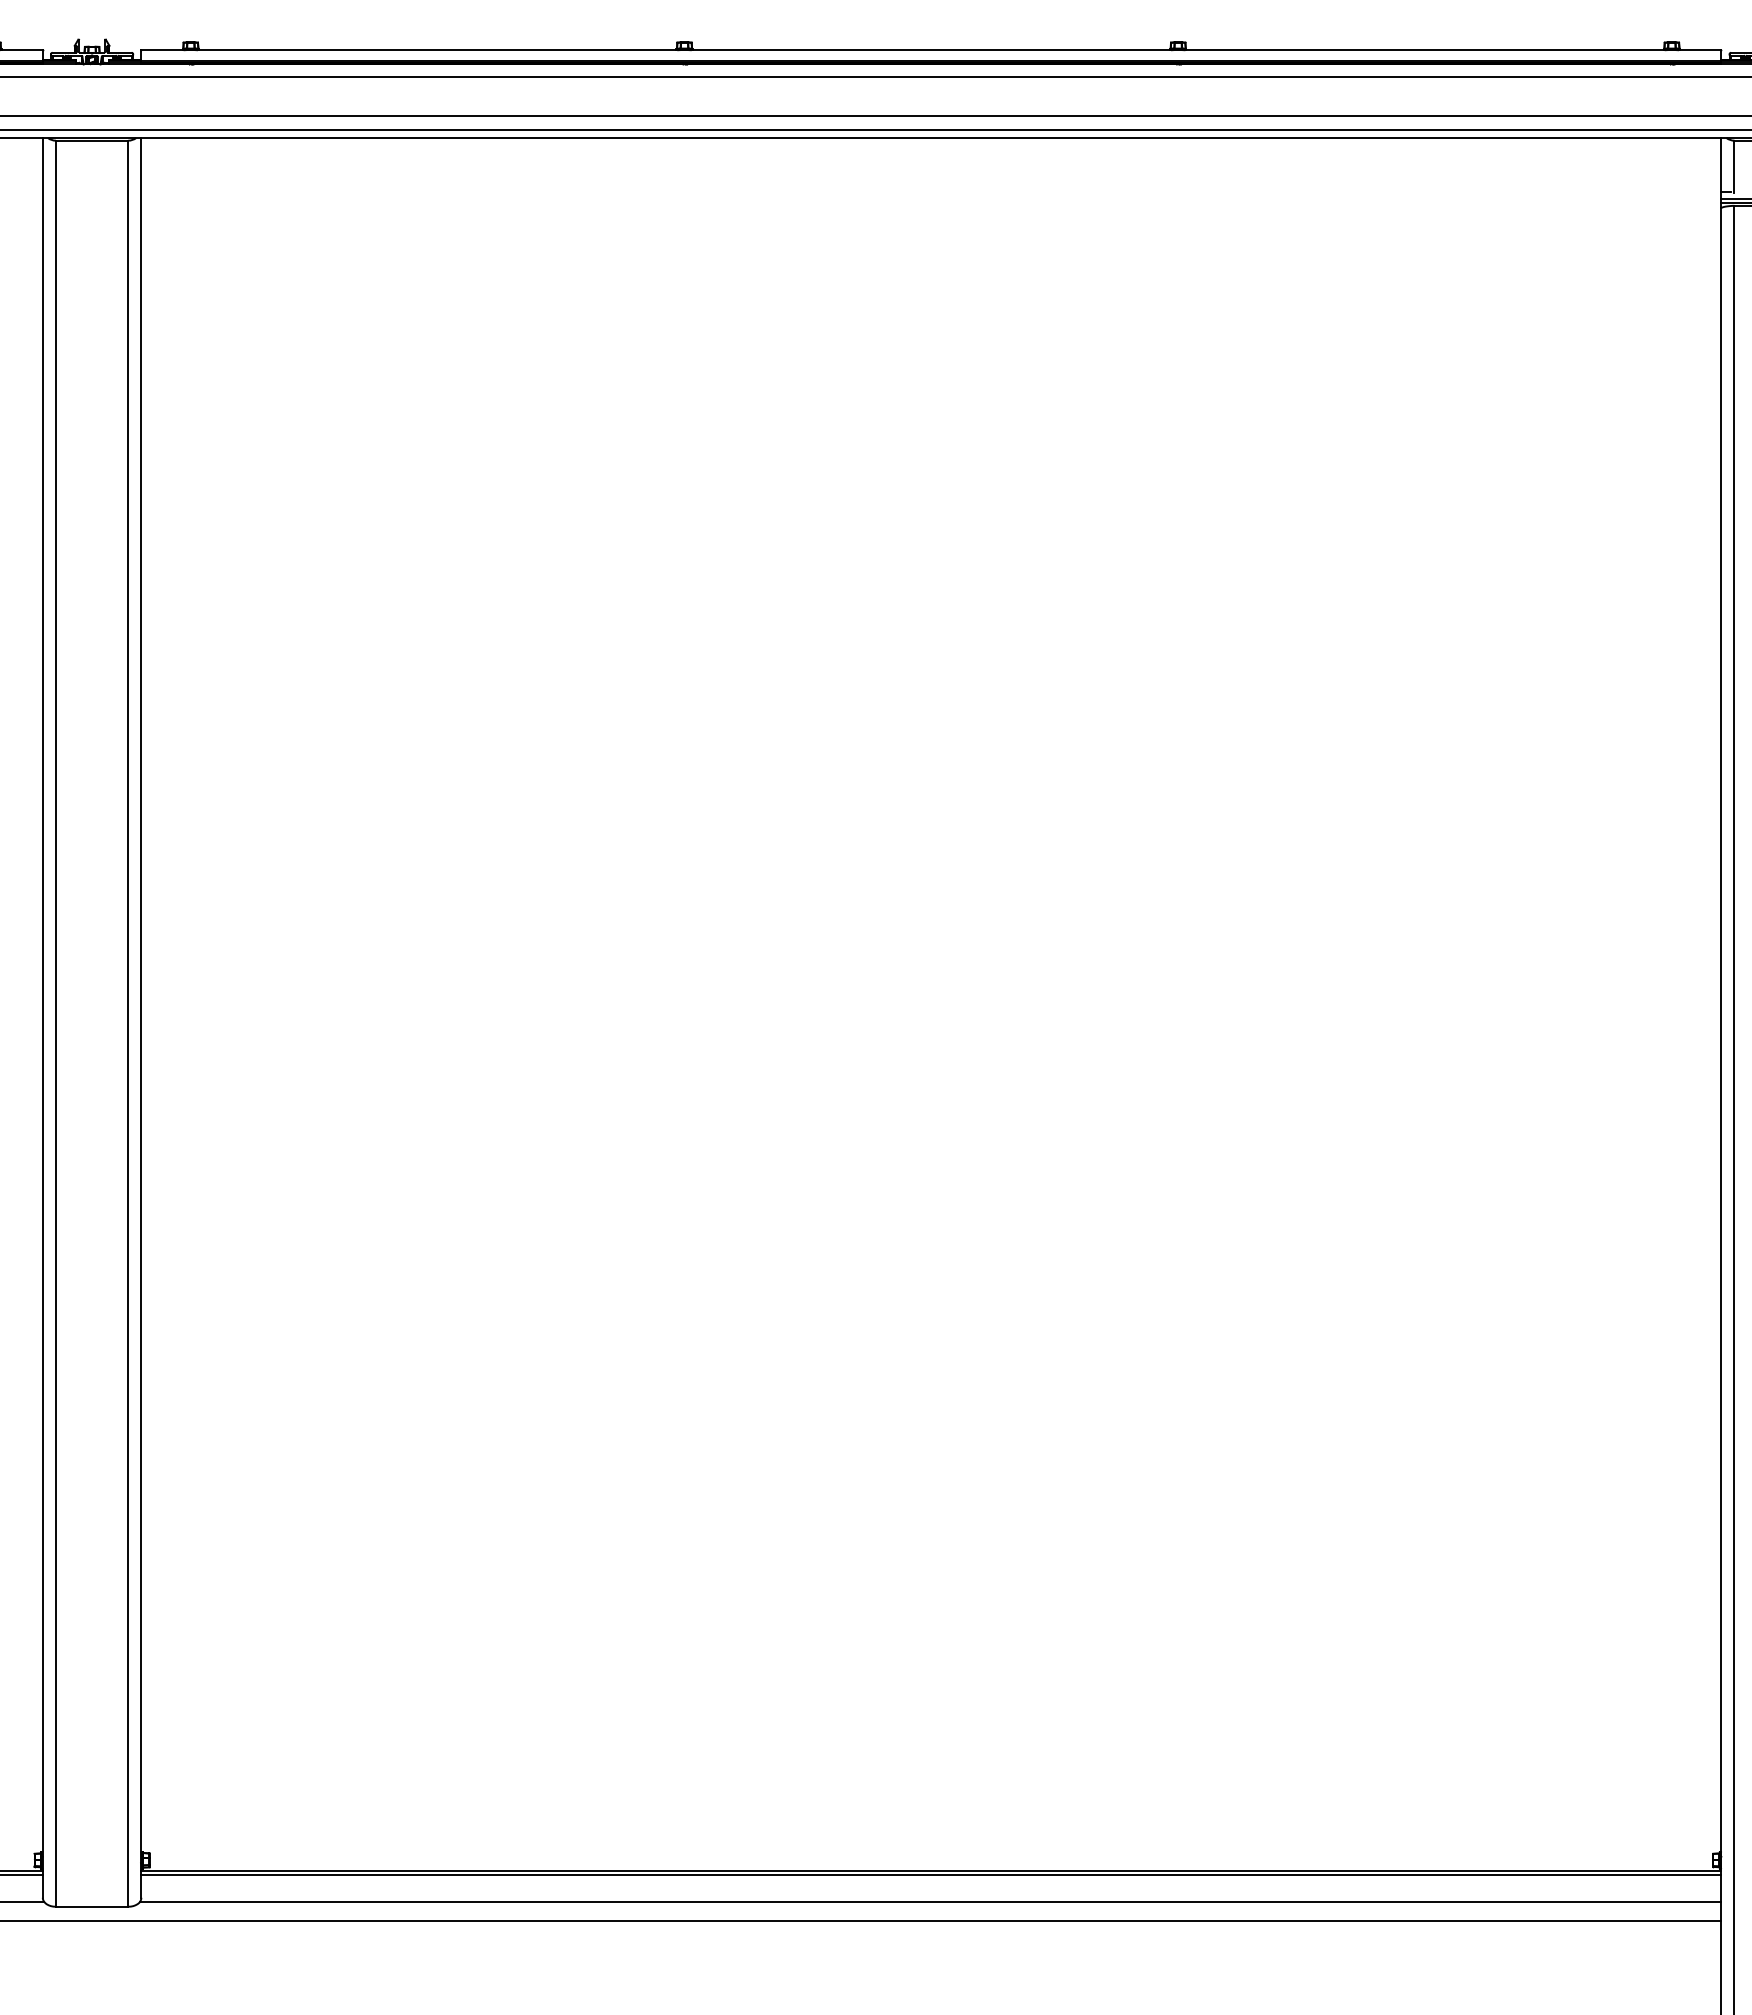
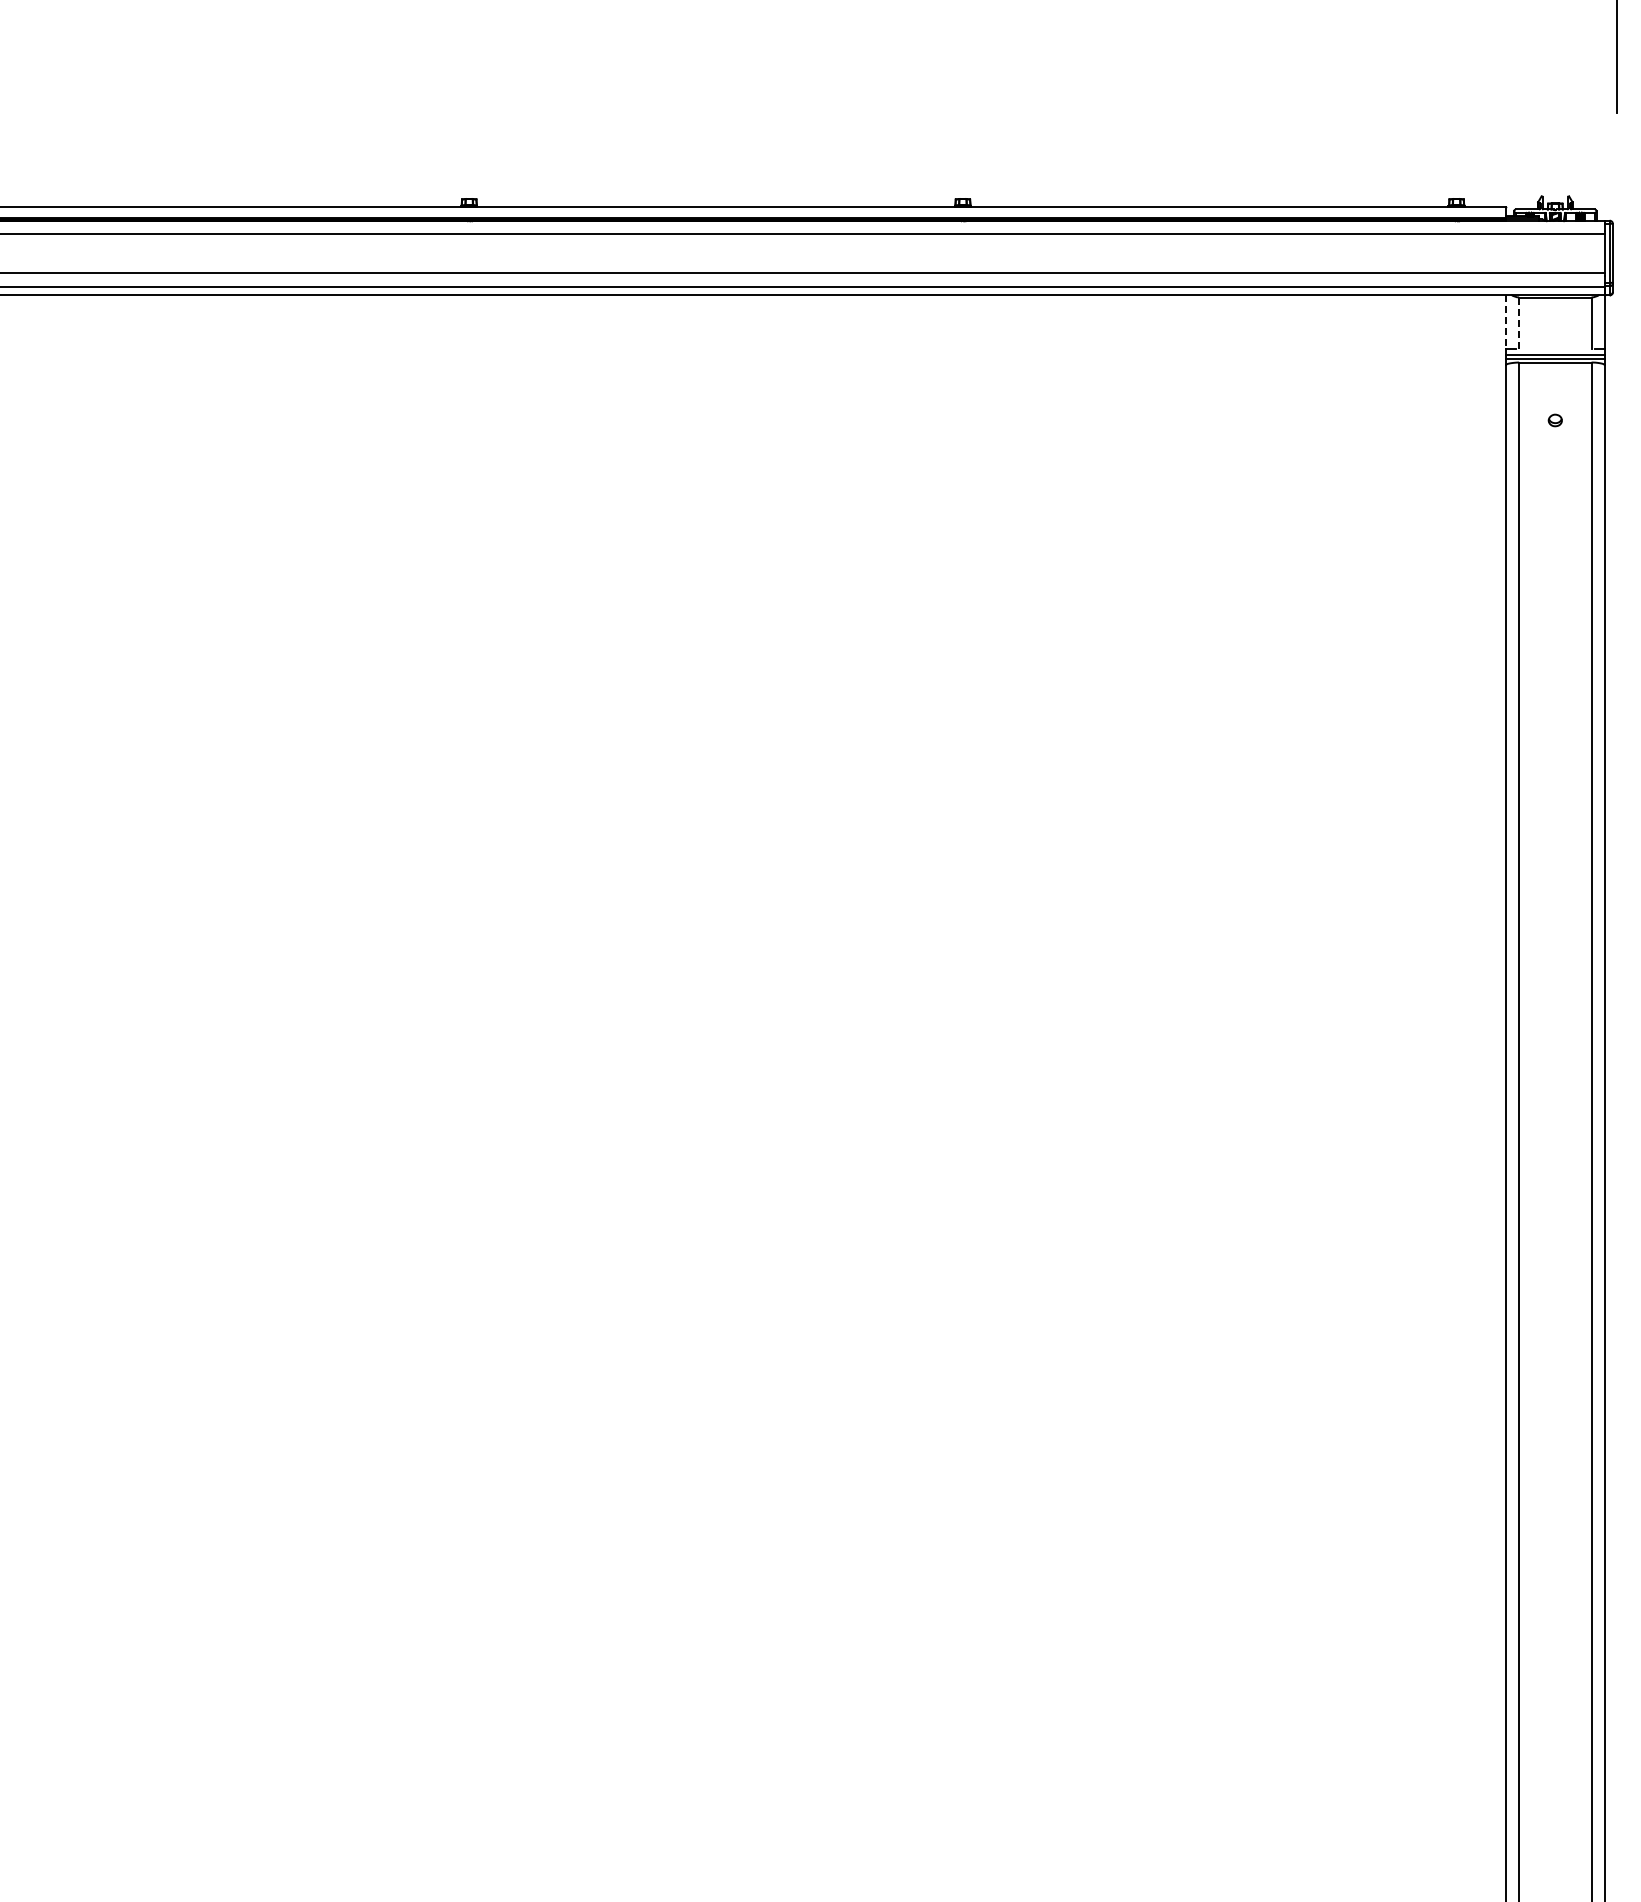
line: (1721, 165) -> (1506, 322), solid -> dashed
line: (1734, 166) -> (1519, 323), solid -> dashed

